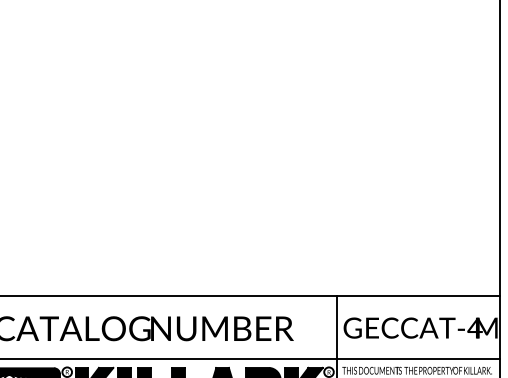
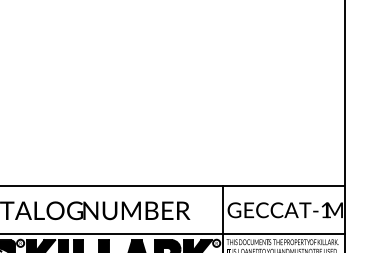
text: (474, 327) -> (325, 209), GECCAT-4 -> GECCAT-1

